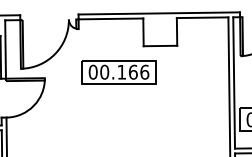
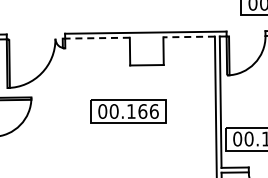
line: (202, 17) -> (189, 36), solid -> dashed
line: (110, 19) -> (97, 38), solid -> dashed
part: (118, 72) -> (128, 111), moved

